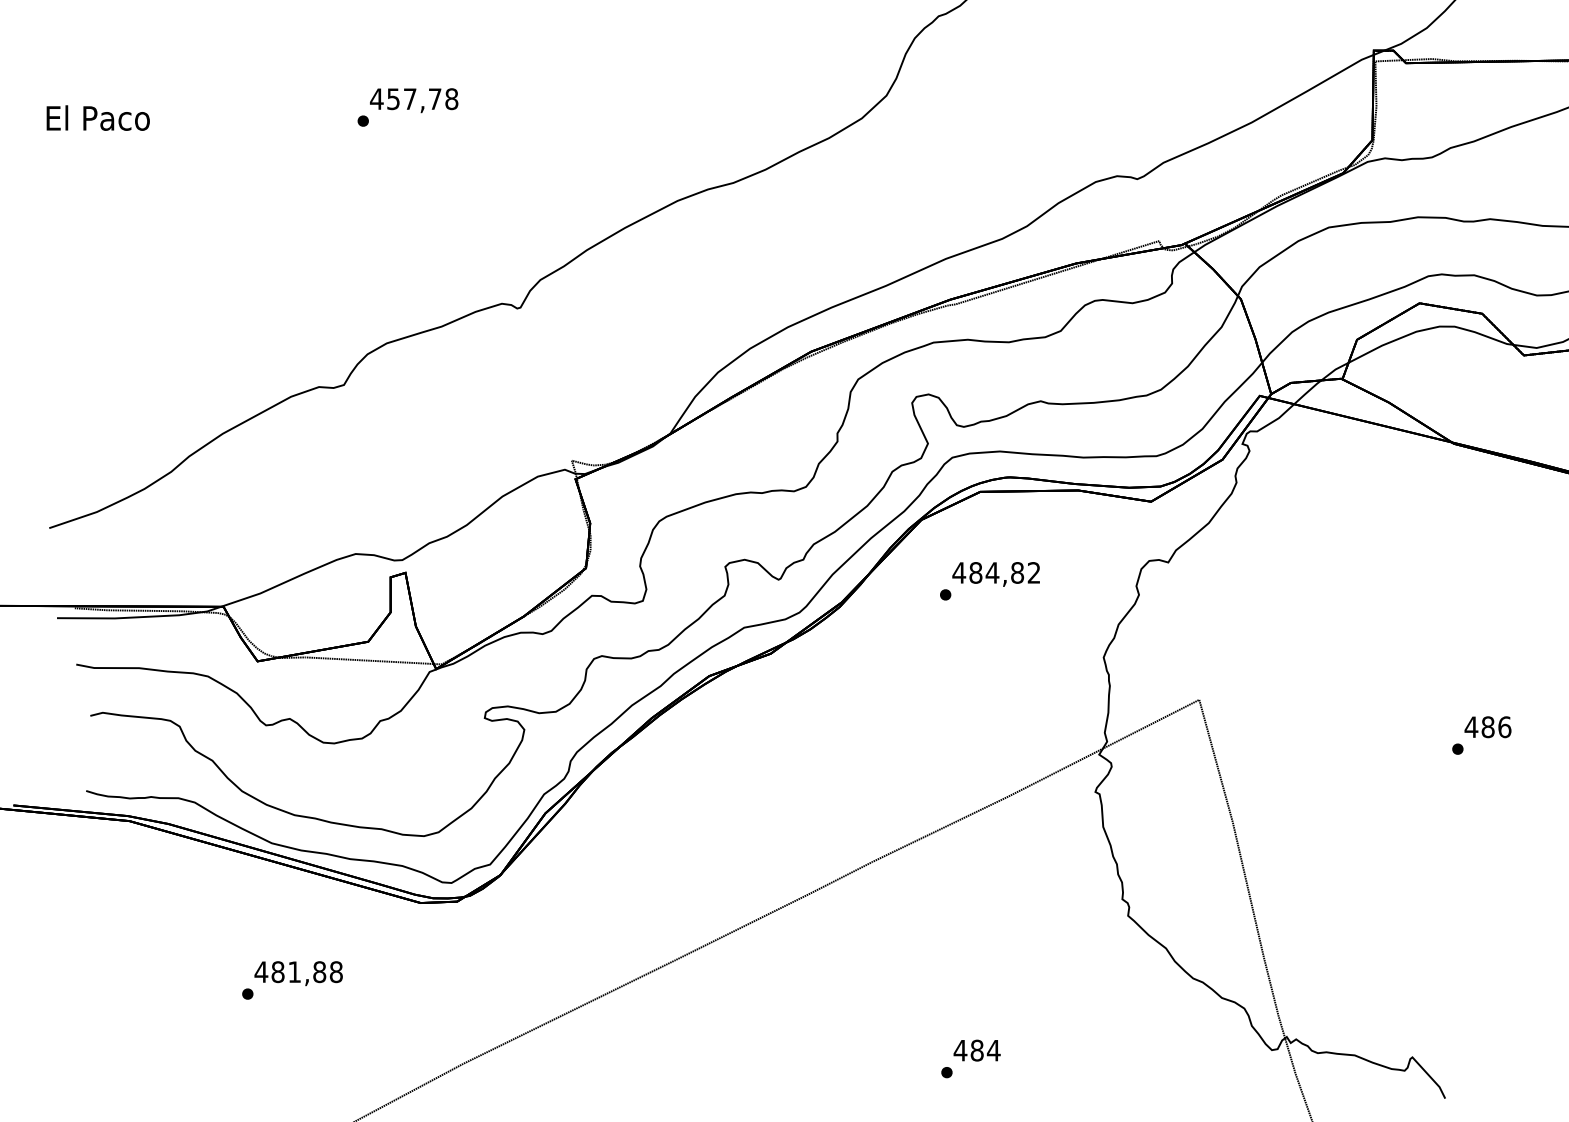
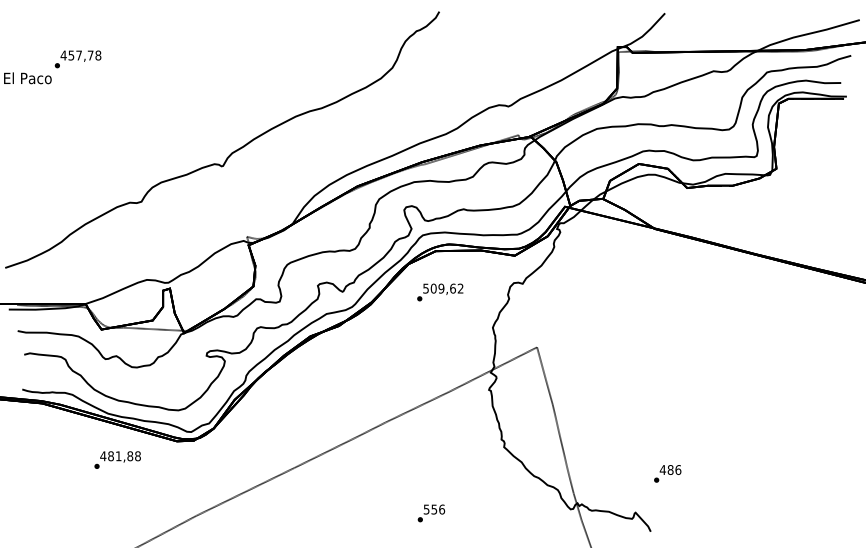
text: (406, 107) -> (77, 59), moved
text: (986, 572) -> (438, 288), 484,82 -> 509,62
text: (1481, 734) -> (667, 473), moved
text: (292, 979) -> (117, 459), moved
text: (977, 1050) -> (434, 509), 484 -> 556

